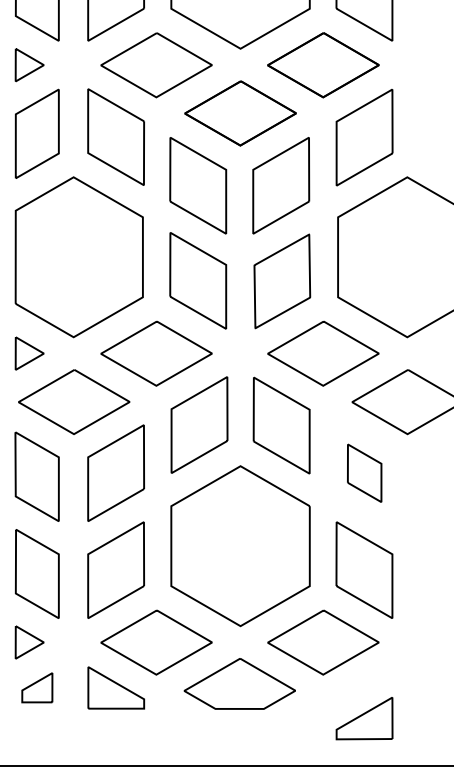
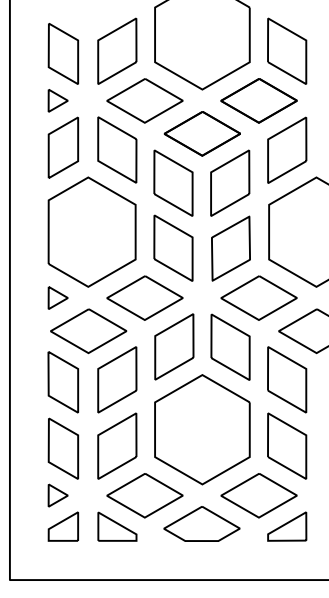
part: (364, 472) -> (287, 379), size x1.67
part: (37, 687) -> (63, 526), size x1.43
part: (364, 718) -> (287, 526), moved

